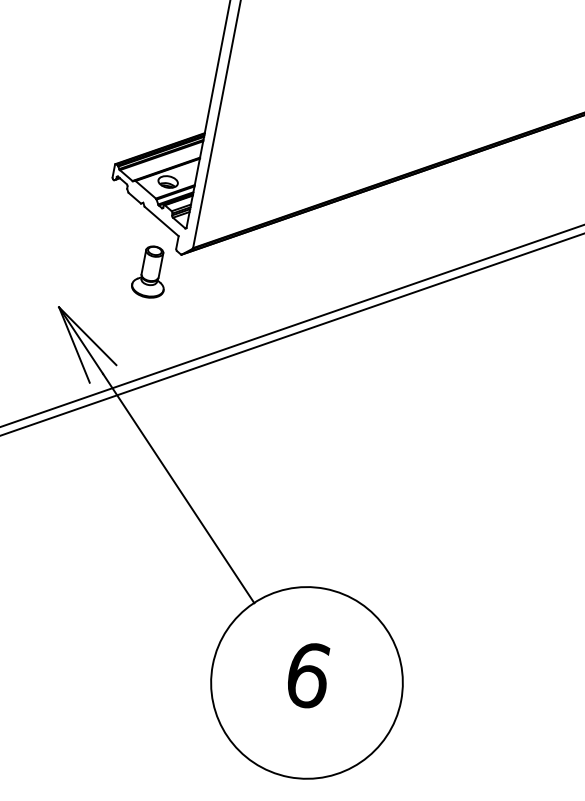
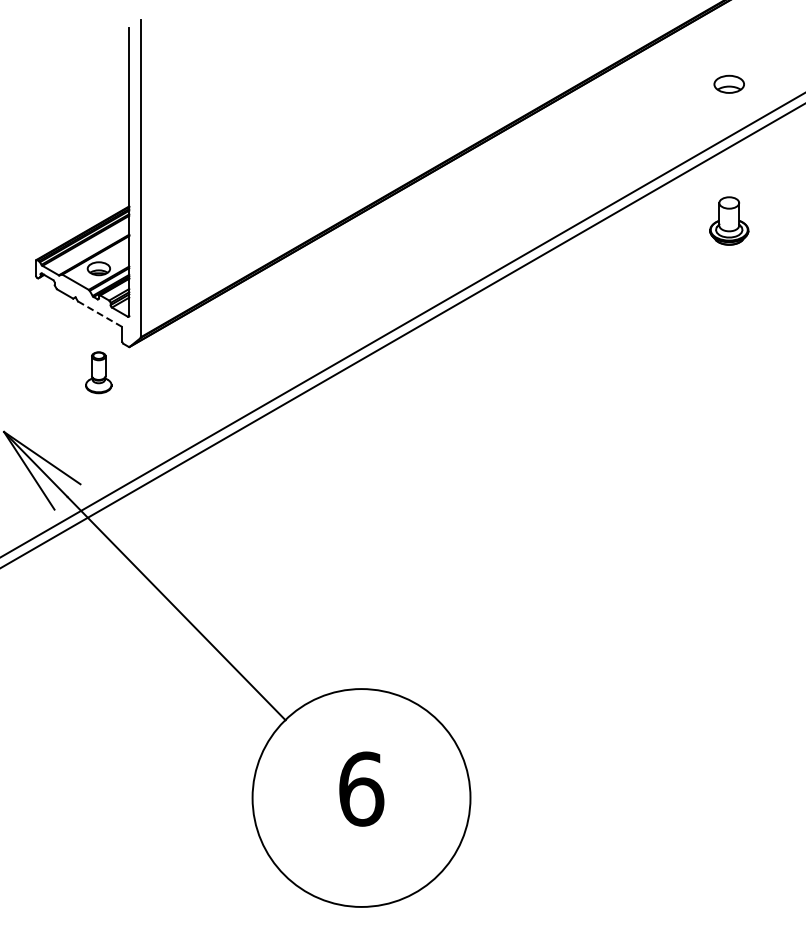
line: (161, 221) -> (100, 314), solid -> dashed
part: (150, 271) -> (98, 372), size x0.7

